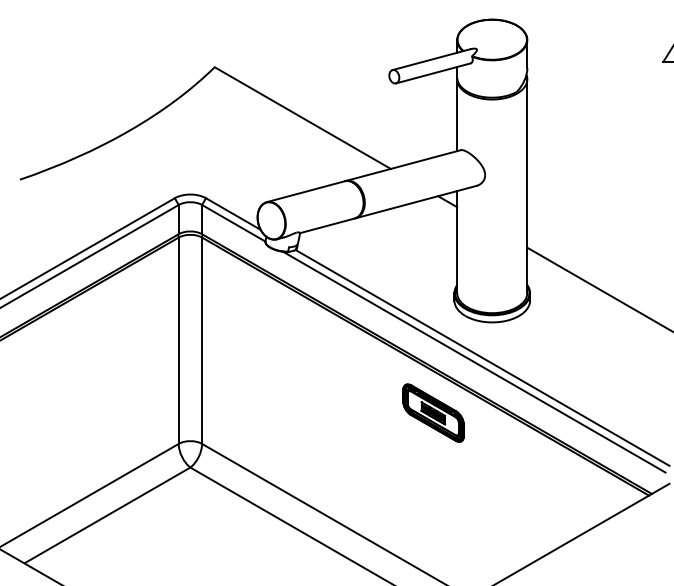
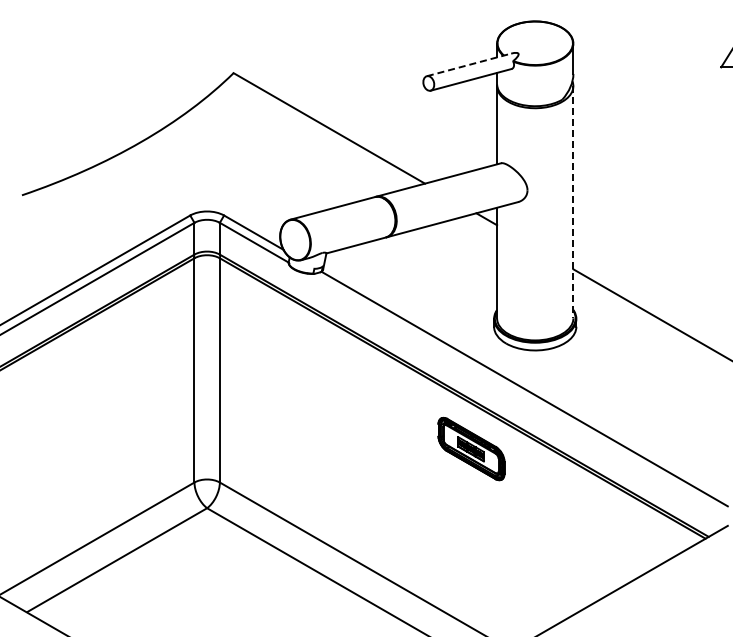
line: (431, 59) -> (469, 64), solid -> dashed
line: (527, 186) -> (573, 202), solid -> dashed
line: (474, 362) -> (515, 393), removed

